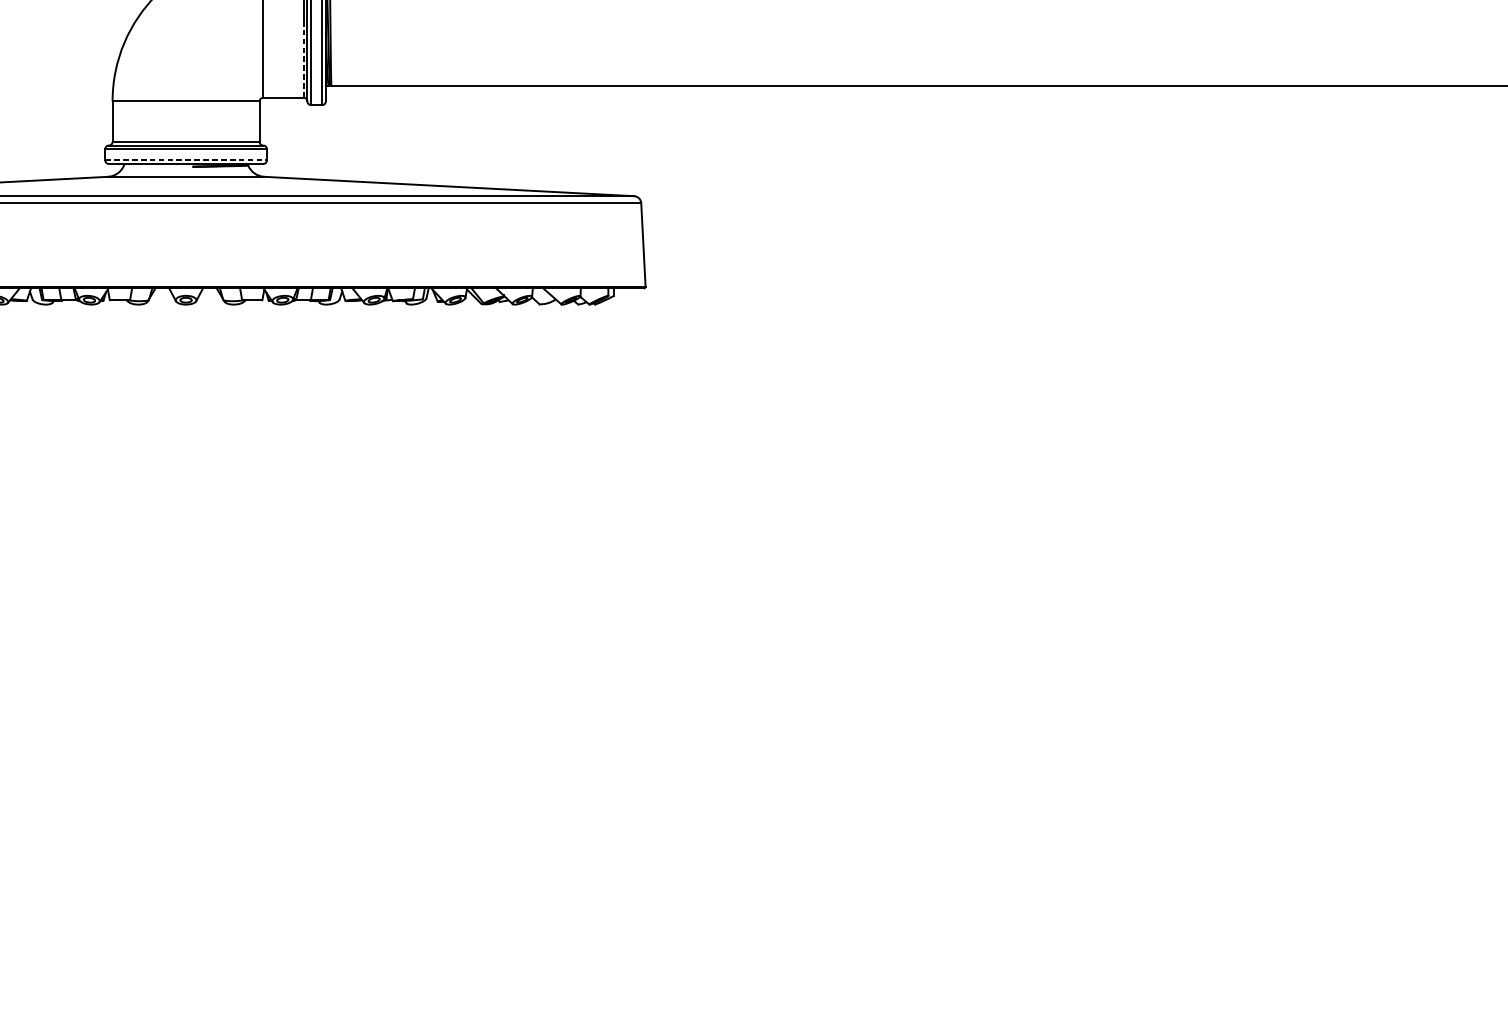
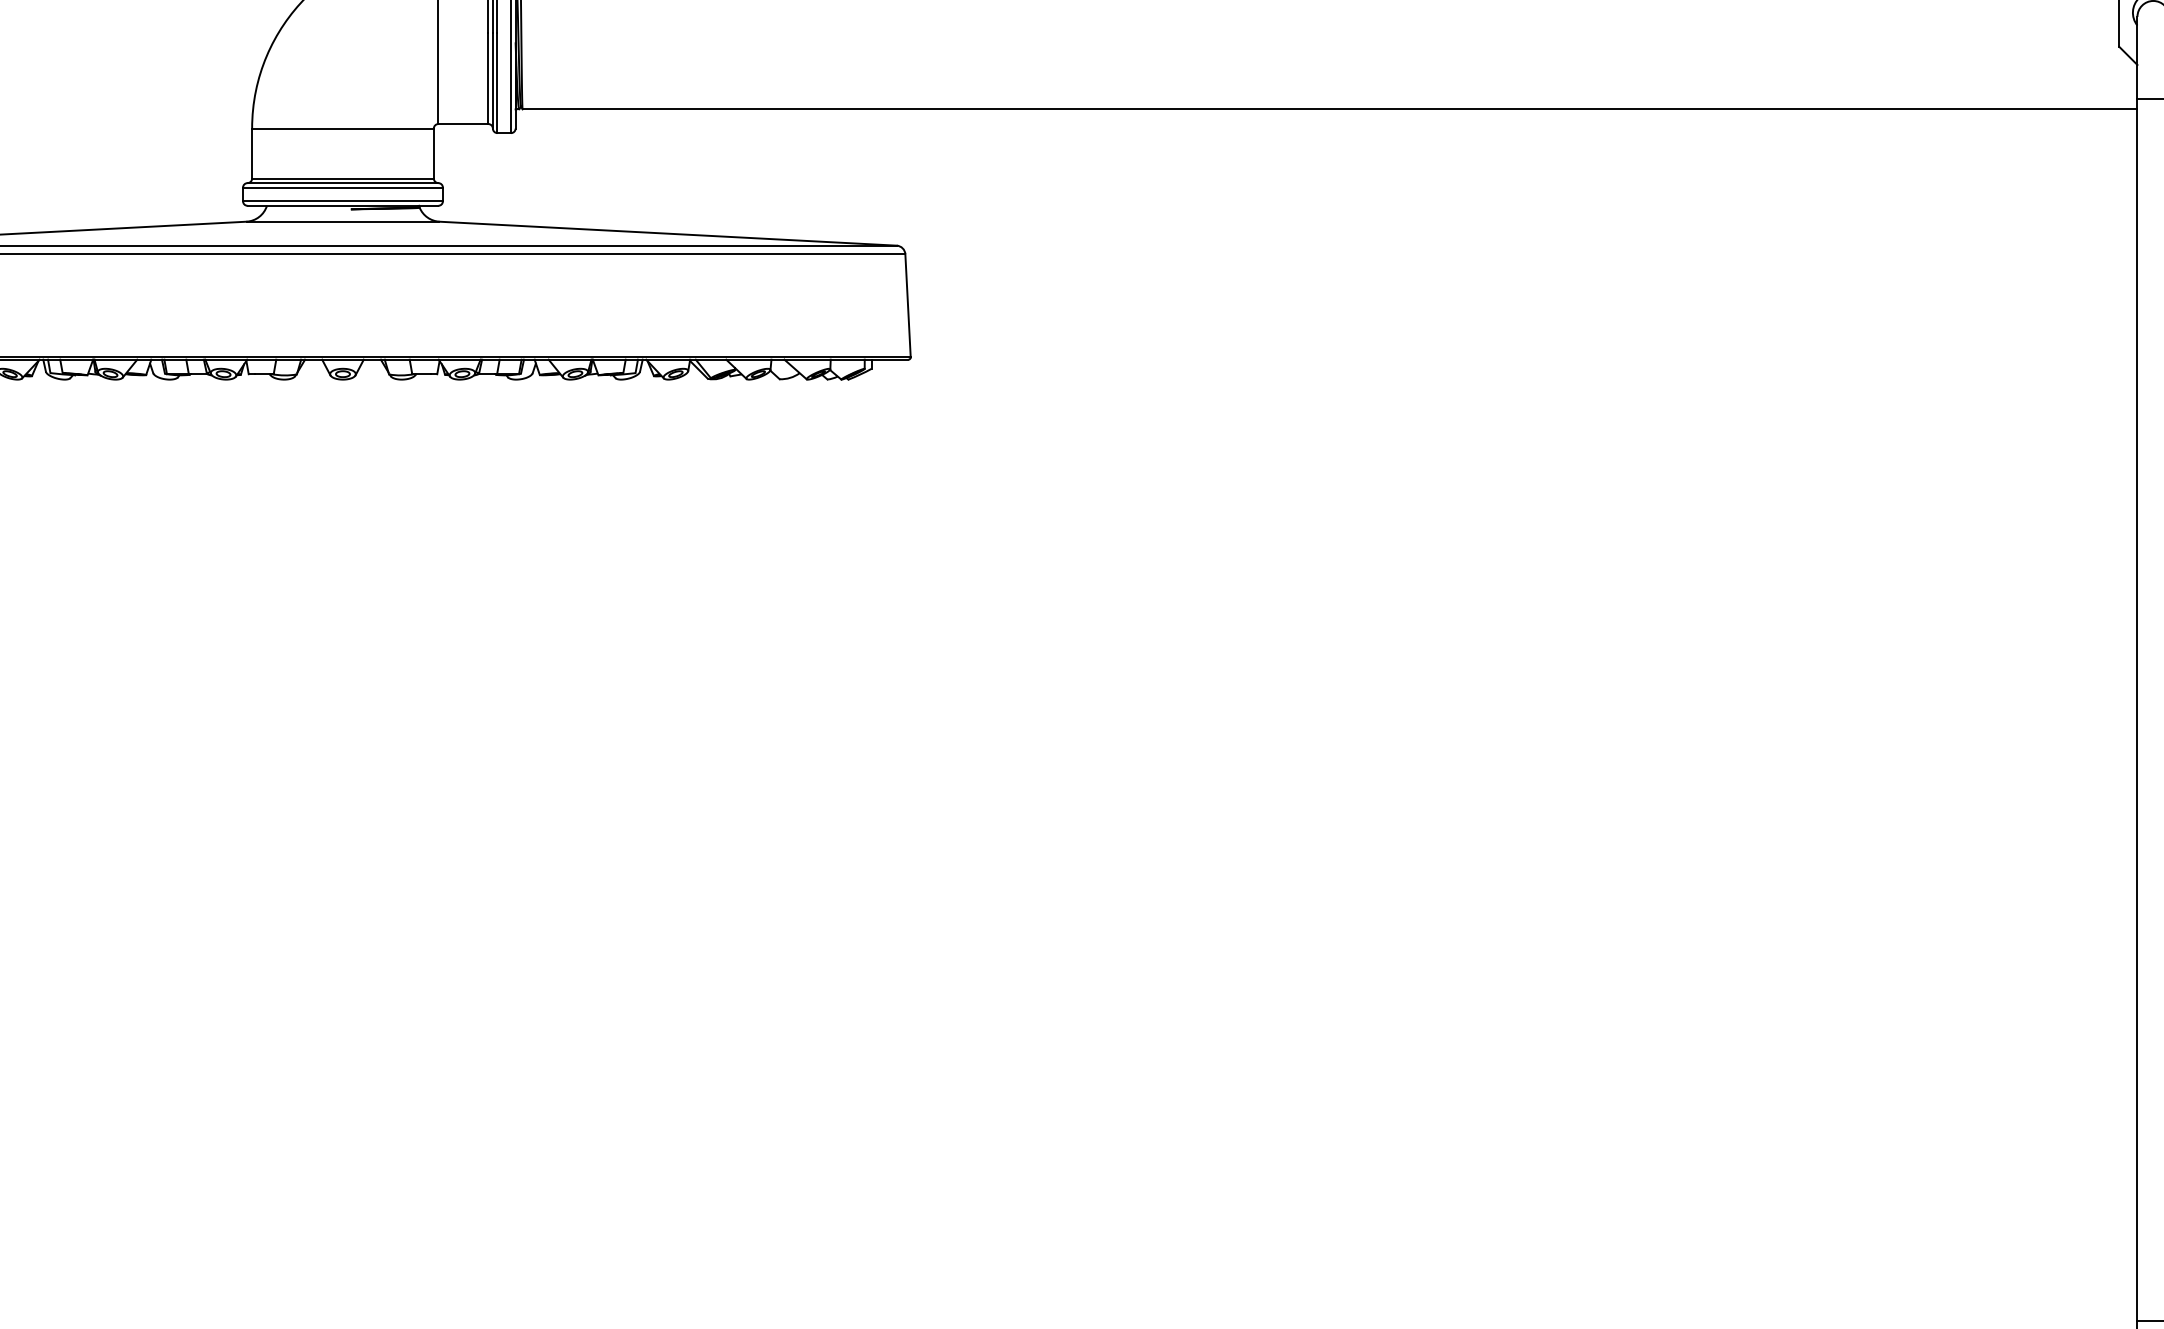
line: (303, 60) -> (488, 78), dashed -> solid
line: (185, 160) -> (342, 201), dashed -> solid

